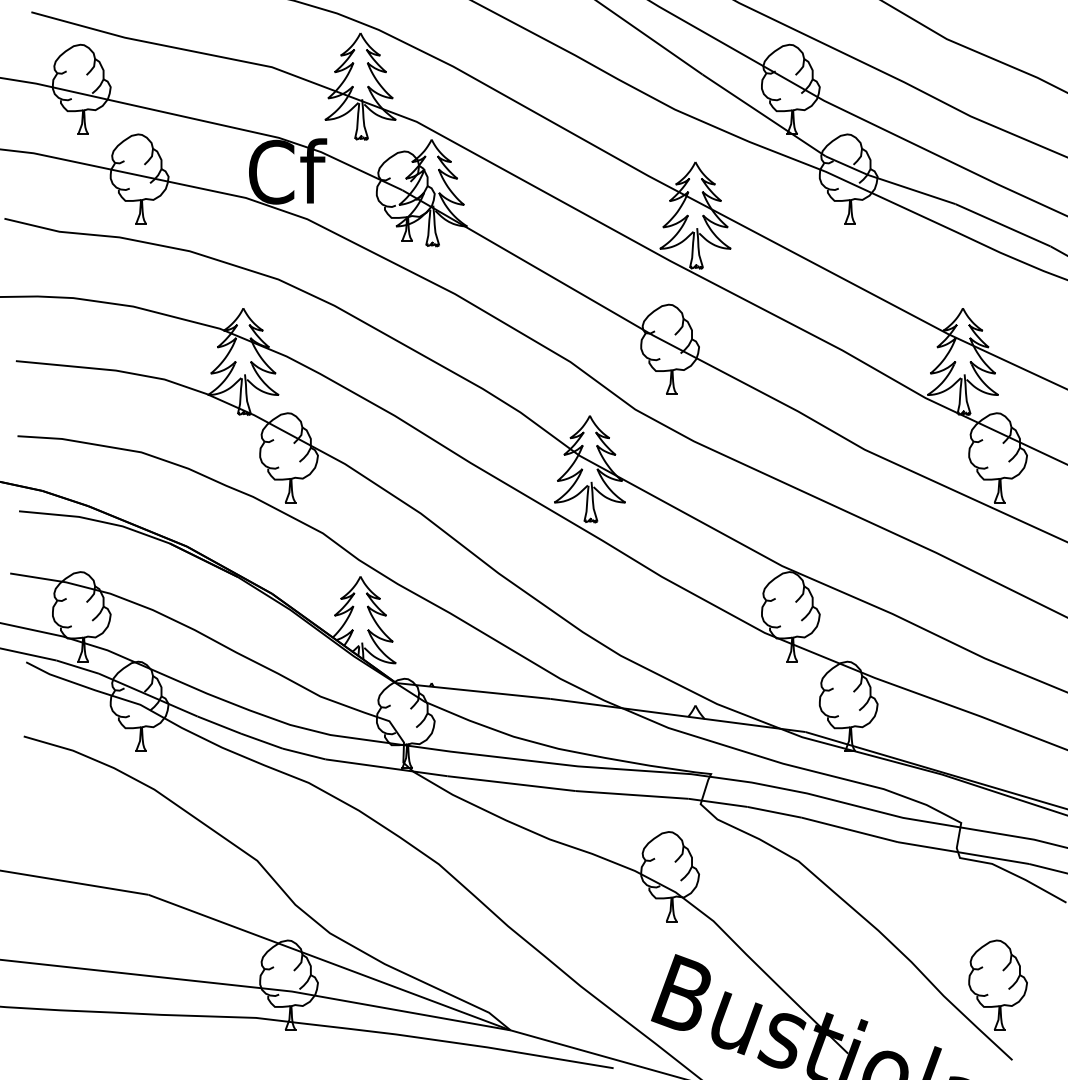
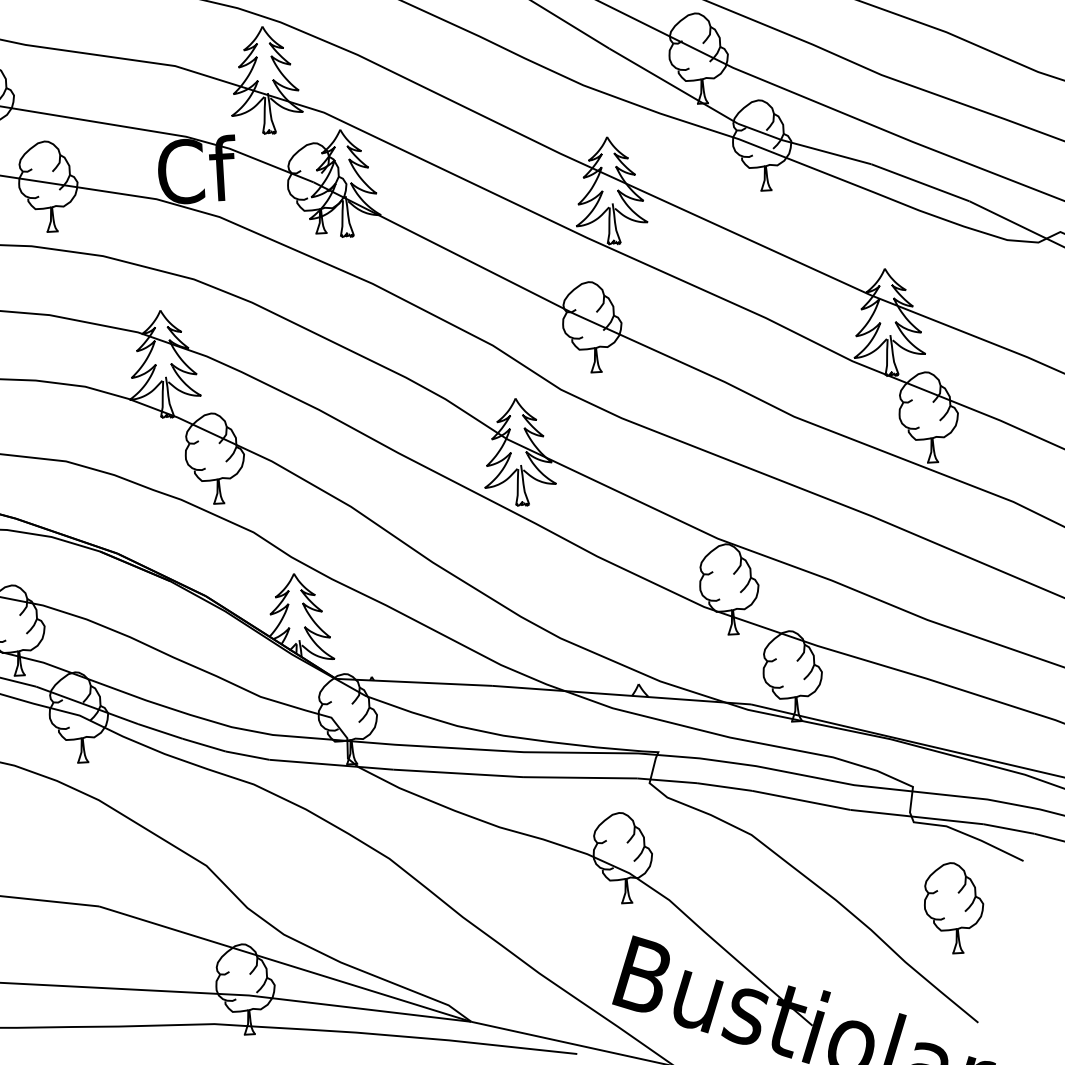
part: (997, 984) -> (953, 907), moved

